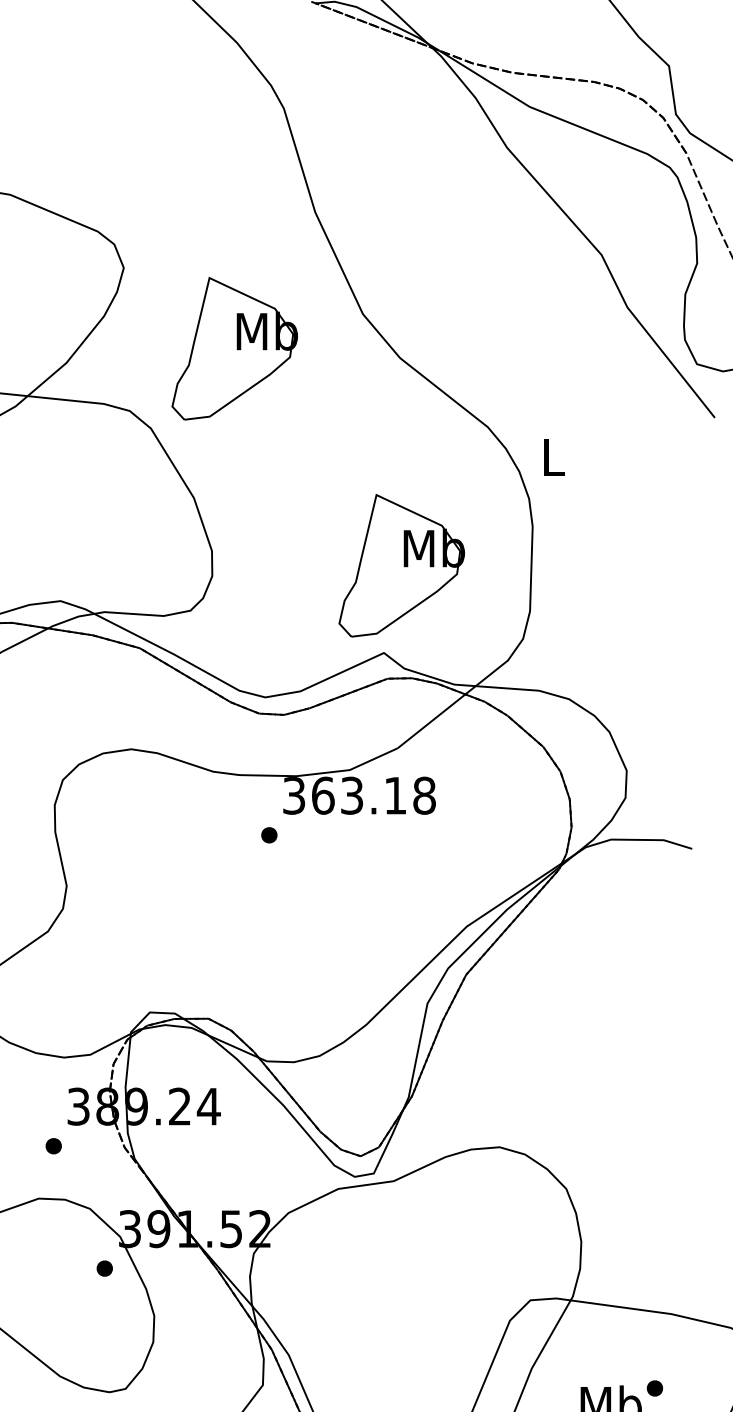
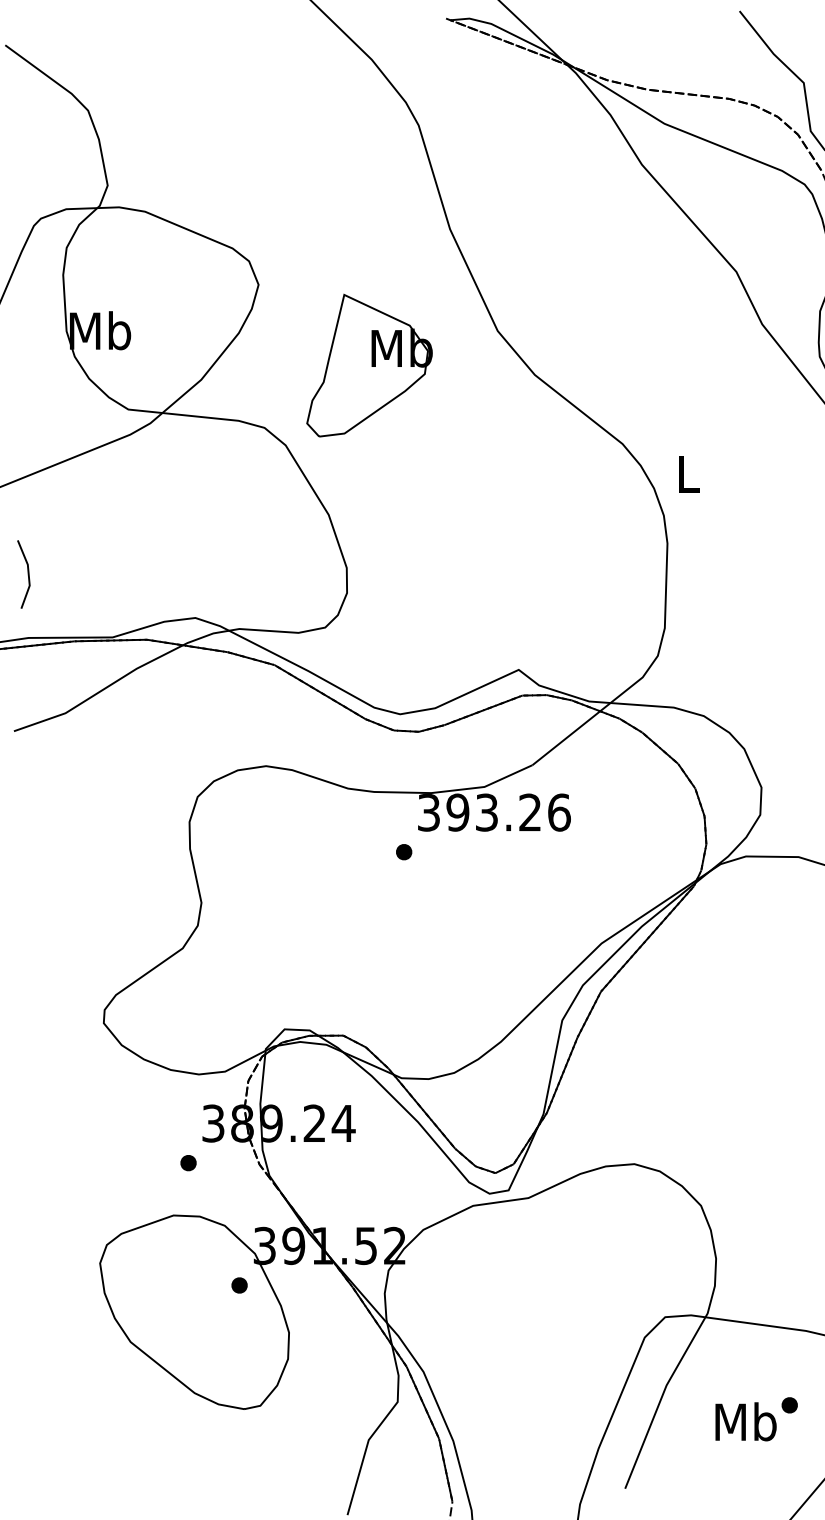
part: (401, 565) -> (536, 582), removed
text: (373, 795) -> (508, 812), 363.18 -> 393.26

